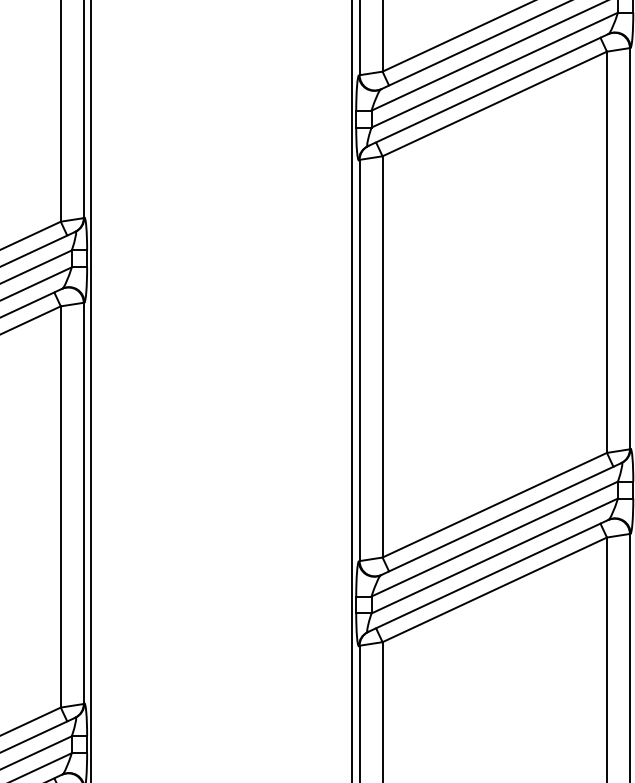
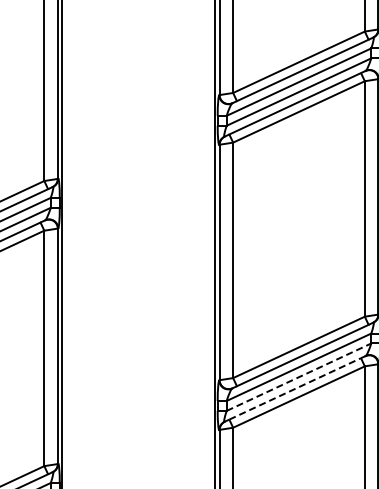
line: (493, 556) -> (298, 377), solid -> dashed
line: (488, 575) -> (295, 388), solid -> dashed

